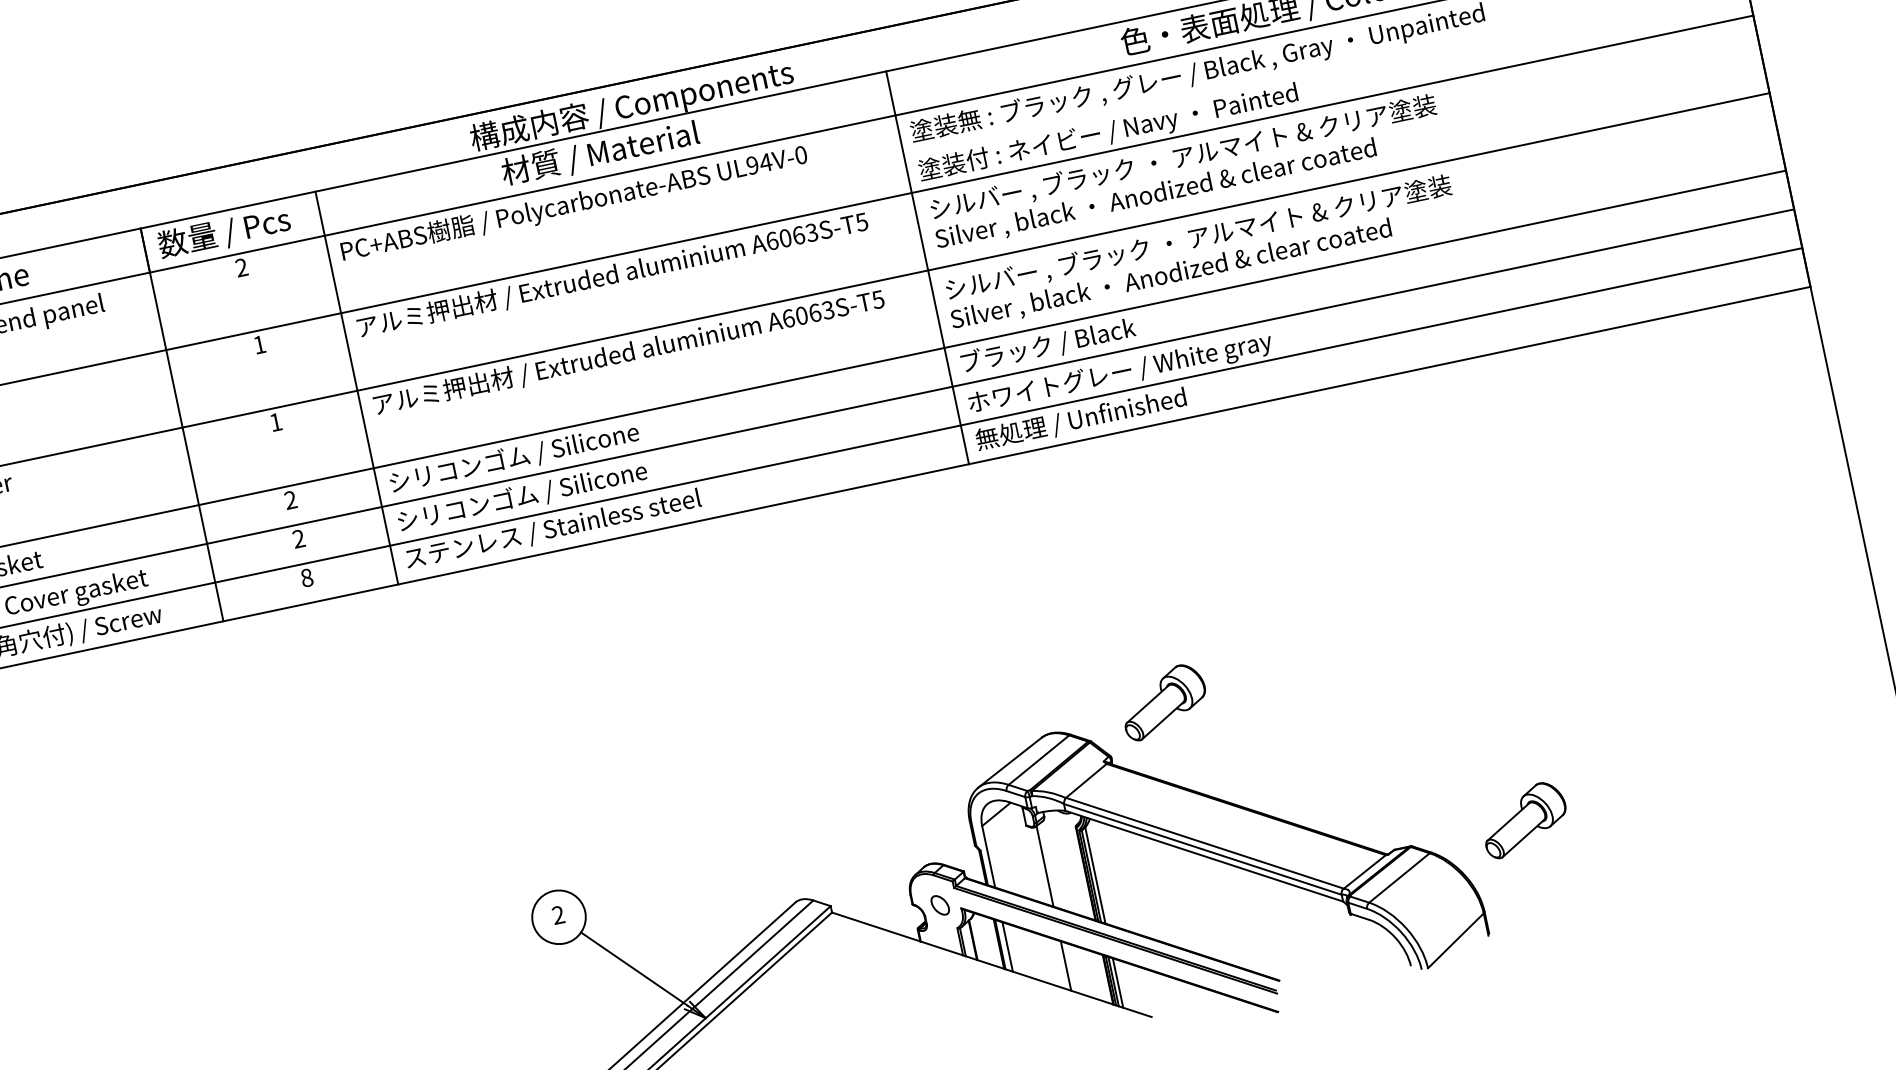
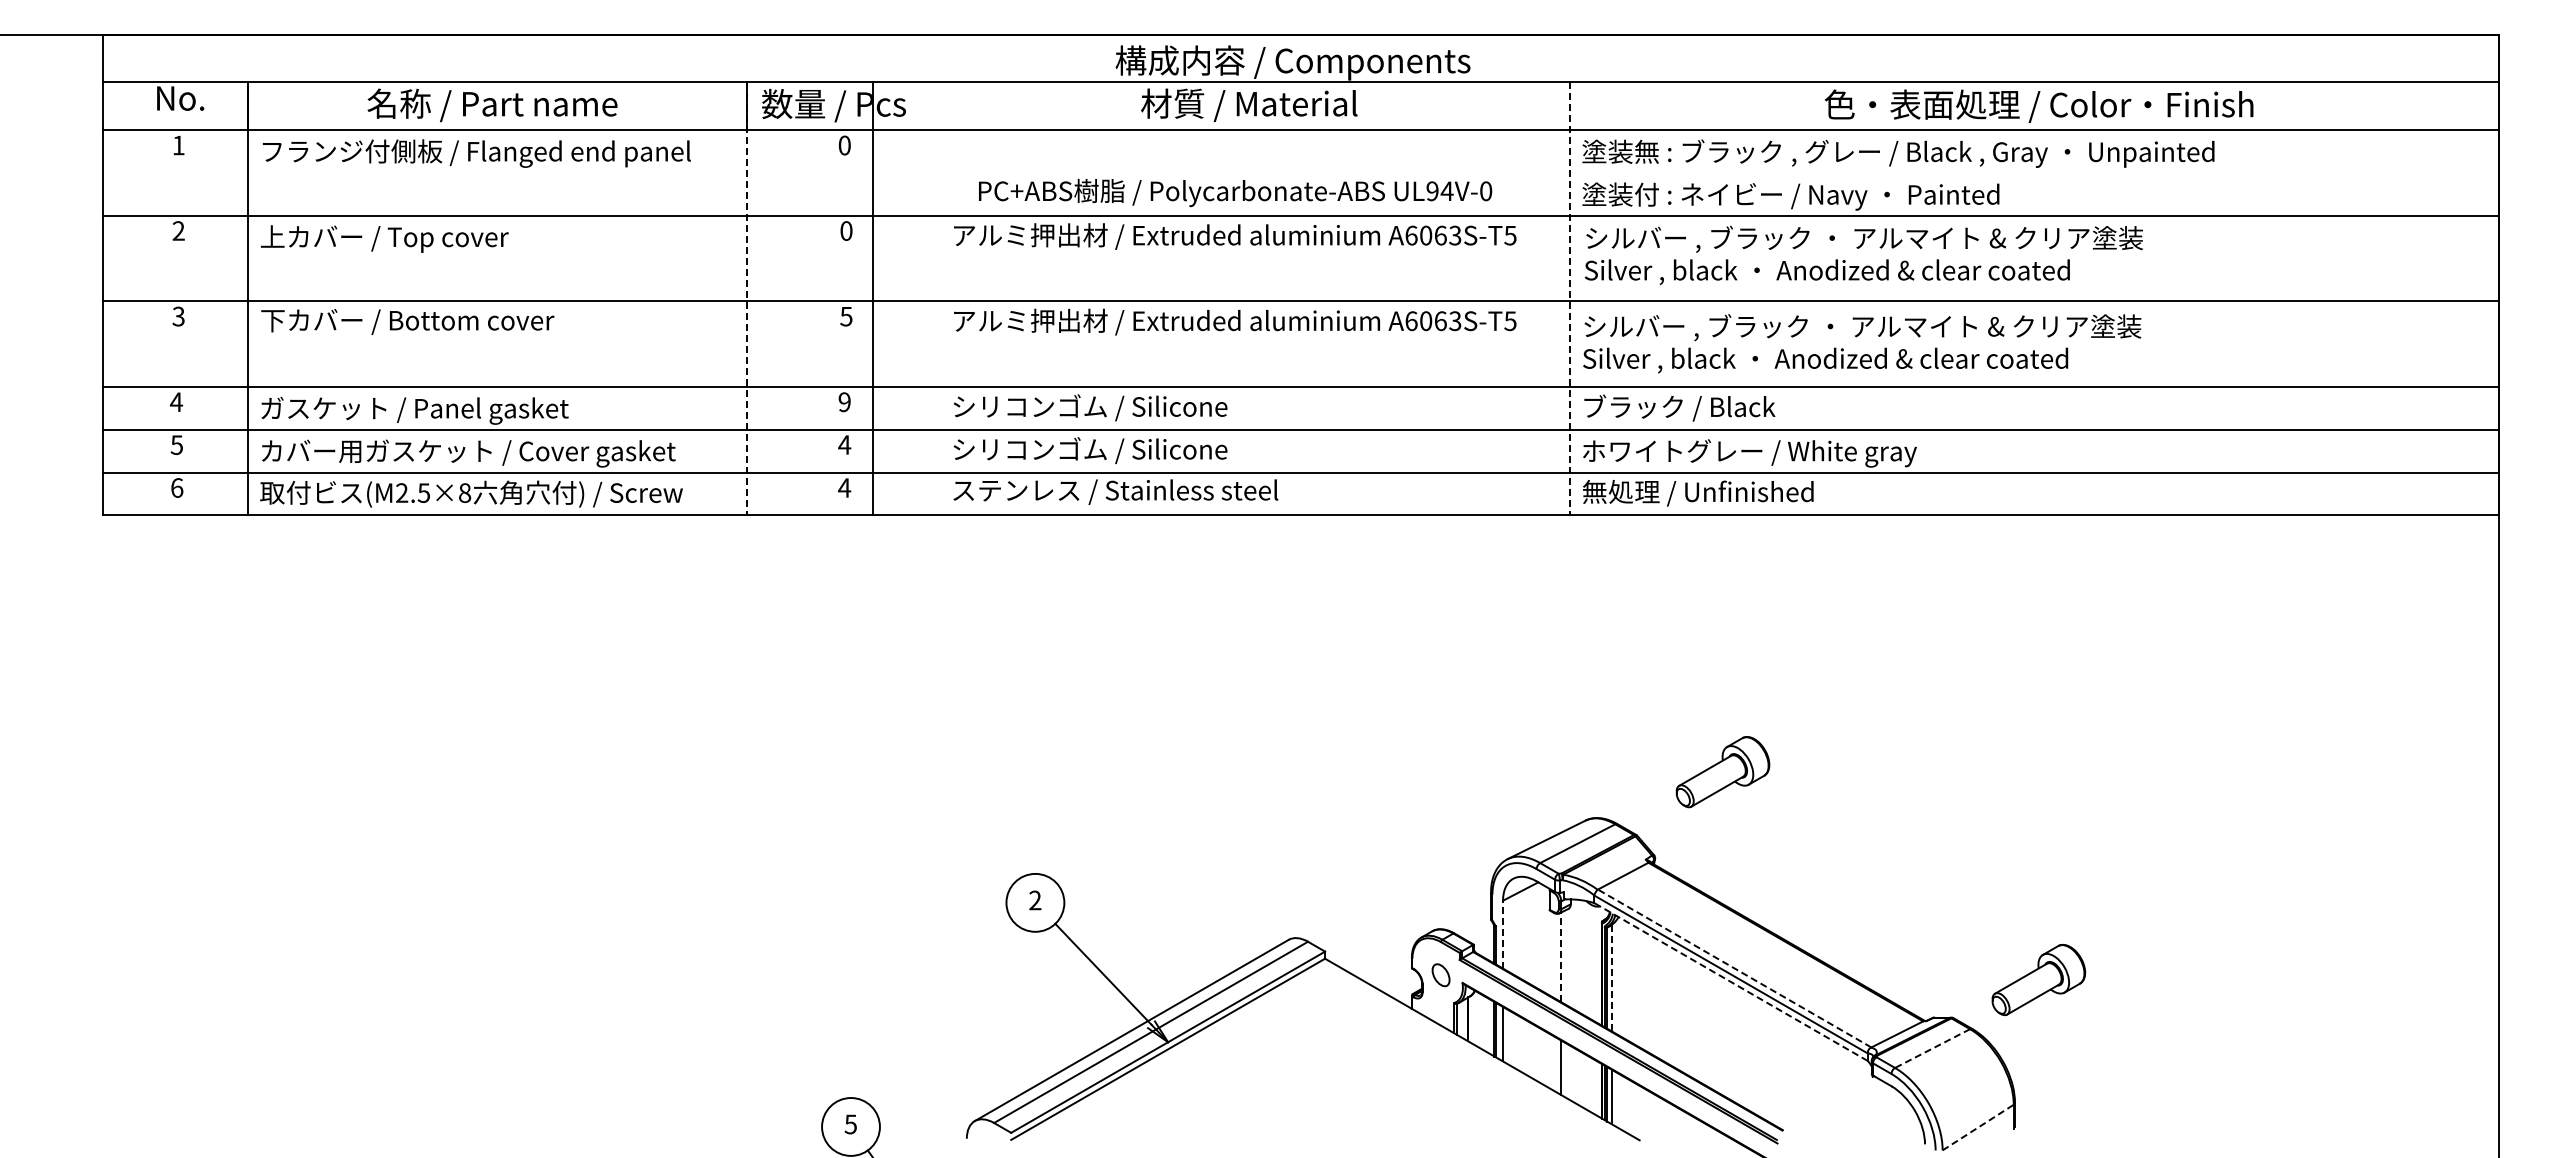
text: (574, 204) -> (1235, 192), moved
text: (241, 267) -> (844, 145), 2 -> 0
line: (927, 267) -> (1569, 298), solid -> dashed
text: (259, 344) -> (846, 230), 1 -> 0
line: (356, 388) -> (872, 298), moved
text: (275, 422) -> (846, 316), 1 -> 5
line: (181, 424) -> (746, 298), solid -> dashed
text: (290, 500) -> (844, 402), 2 -> 9
text: (298, 538) -> (844, 444), 2 -> 4
text: (306, 577) -> (844, 487), 8 -> 4
part: (1163, 702) -> (1722, 772), moved
part: (1524, 819) -> (2038, 979), moved
line: (1204, 843) -> (1734, 968), solid -> dashed
line: (989, 856) -> (1503, 934), solid -> dashed
line: (1204, 856) -> (1731, 982), solid -> dashed
line: (1044, 865) -> (1560, 956), solid -> dashed
line: (1095, 875) -> (1611, 978), solid -> dashed
line: (1399, 877) -> (1932, 1048), solid -> dashed
line: (1456, 940) -> (1978, 1127), solid -> dashed

